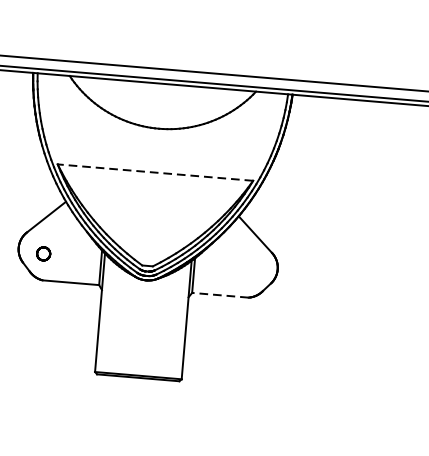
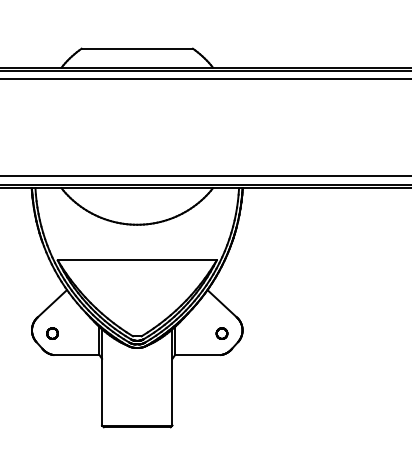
line: (154, 172) -> (136, 260), dashed -> solid
part: (251, 271) -> (221, 333), added
line: (220, 295) -> (198, 355), dashed -> solid

